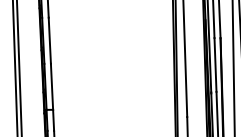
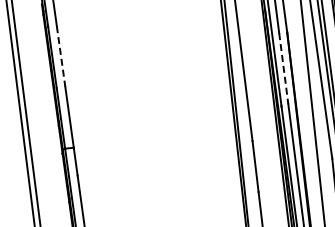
line: (50, 40) -> (61, 56), solid -> dashed
line: (215, 64) -> (283, 68), solid -> dashed

